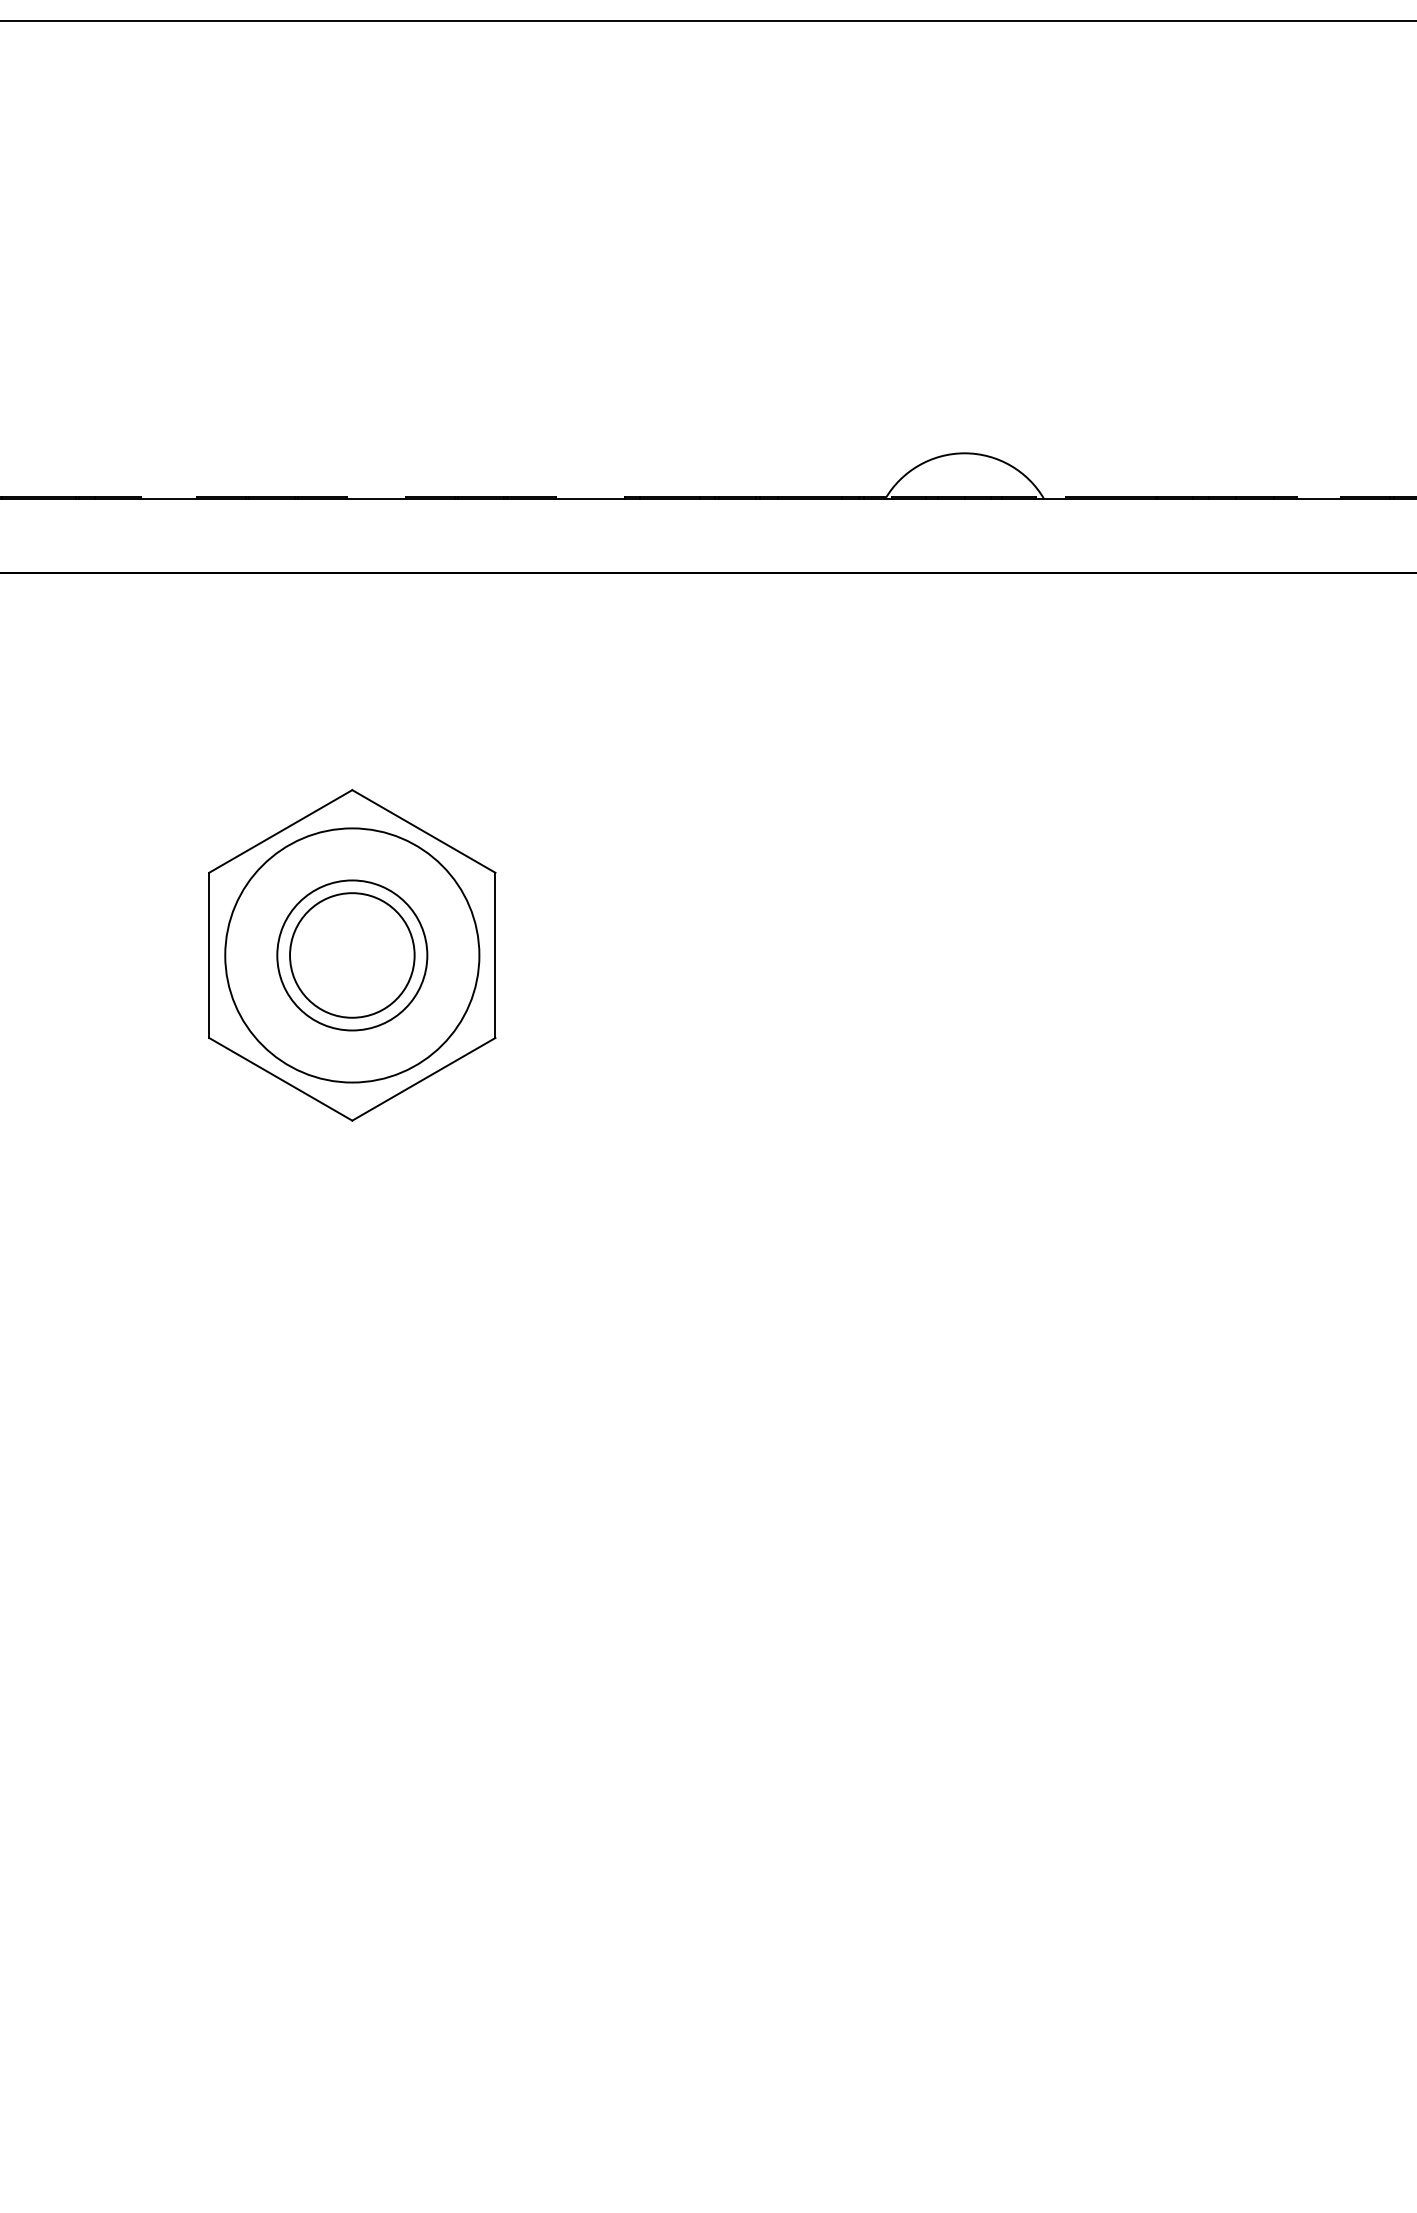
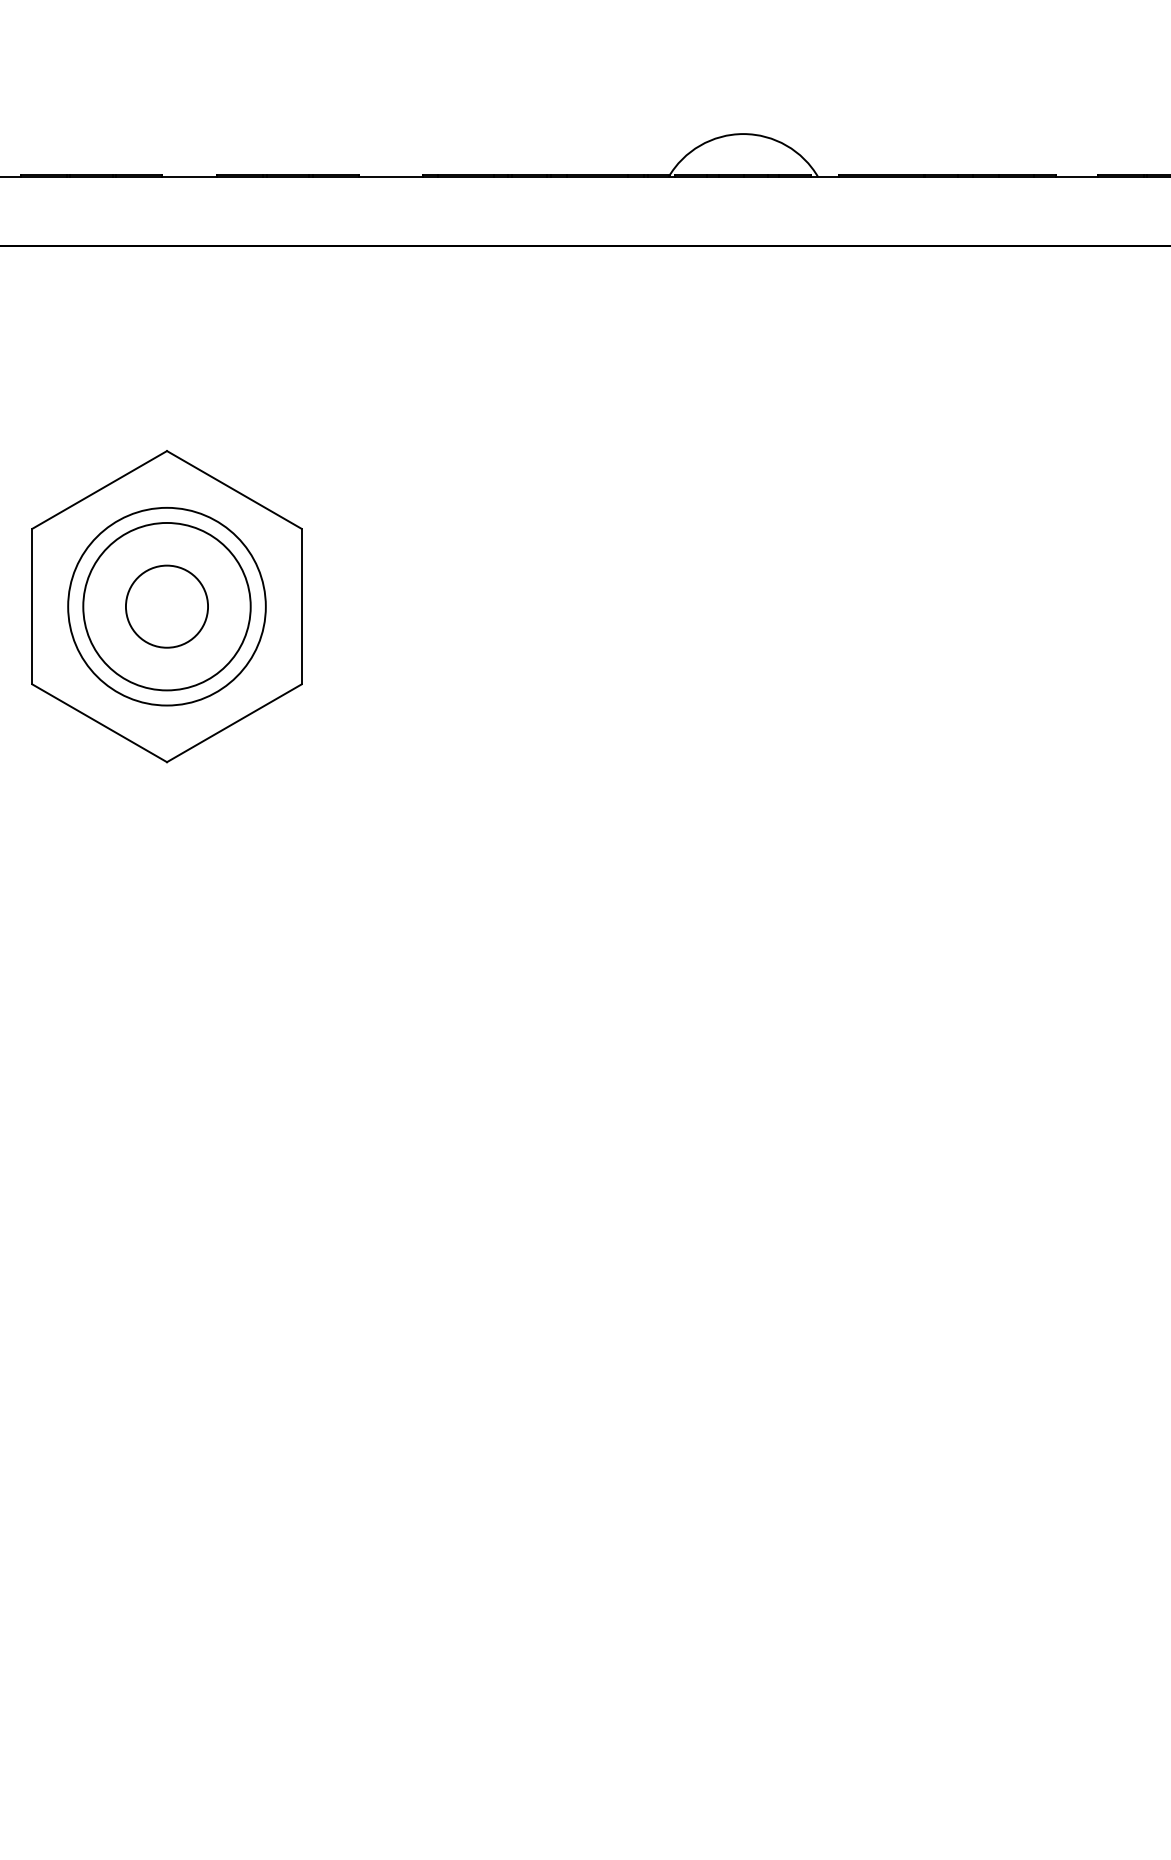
circle: (352, 955) -> (167, 606), size x0.7
circle: (352, 955) -> (167, 606), size x0.7
circle: (352, 955) -> (167, 606), size x1.4

